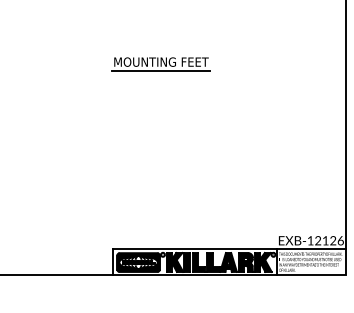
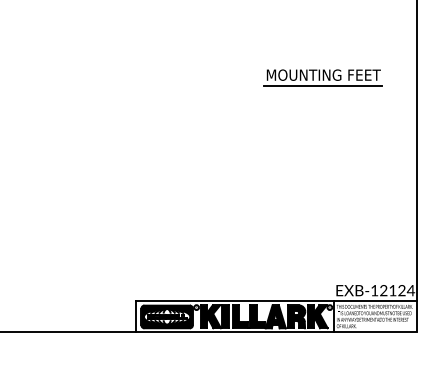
part: (160, 64) -> (322, 78), moved
text: (340, 240) -> (410, 290), EXB-12126 -> EXB-12124

